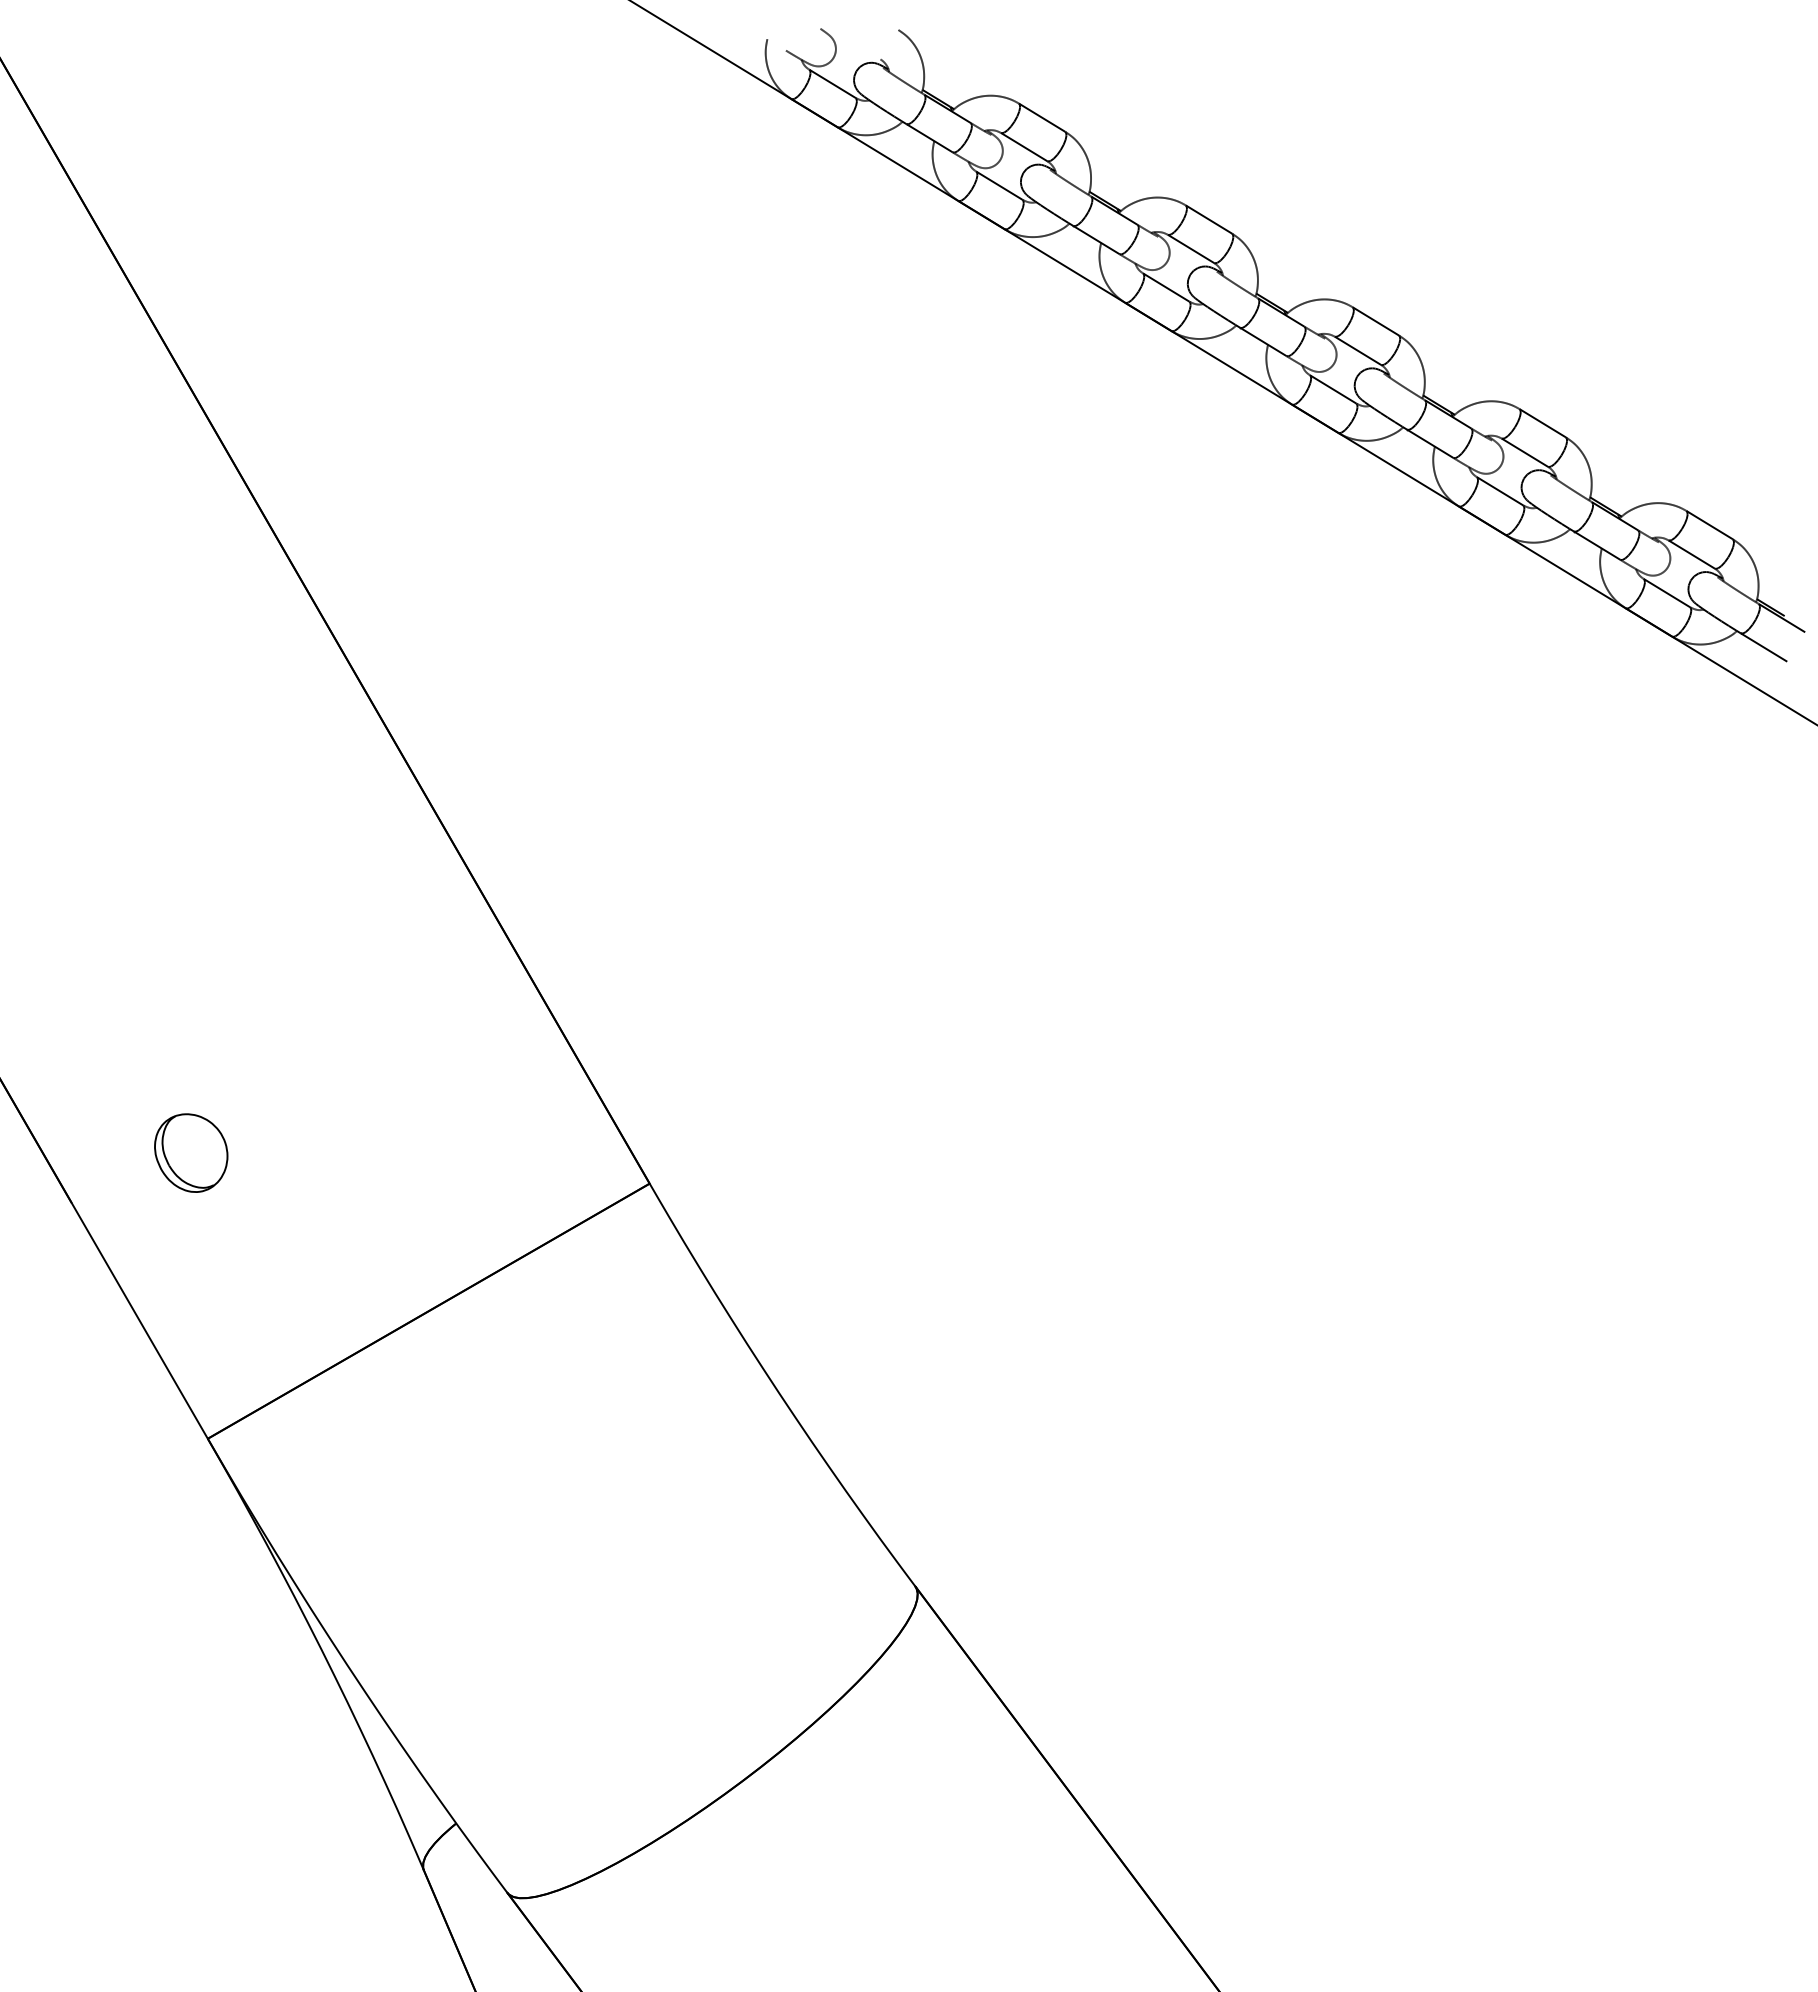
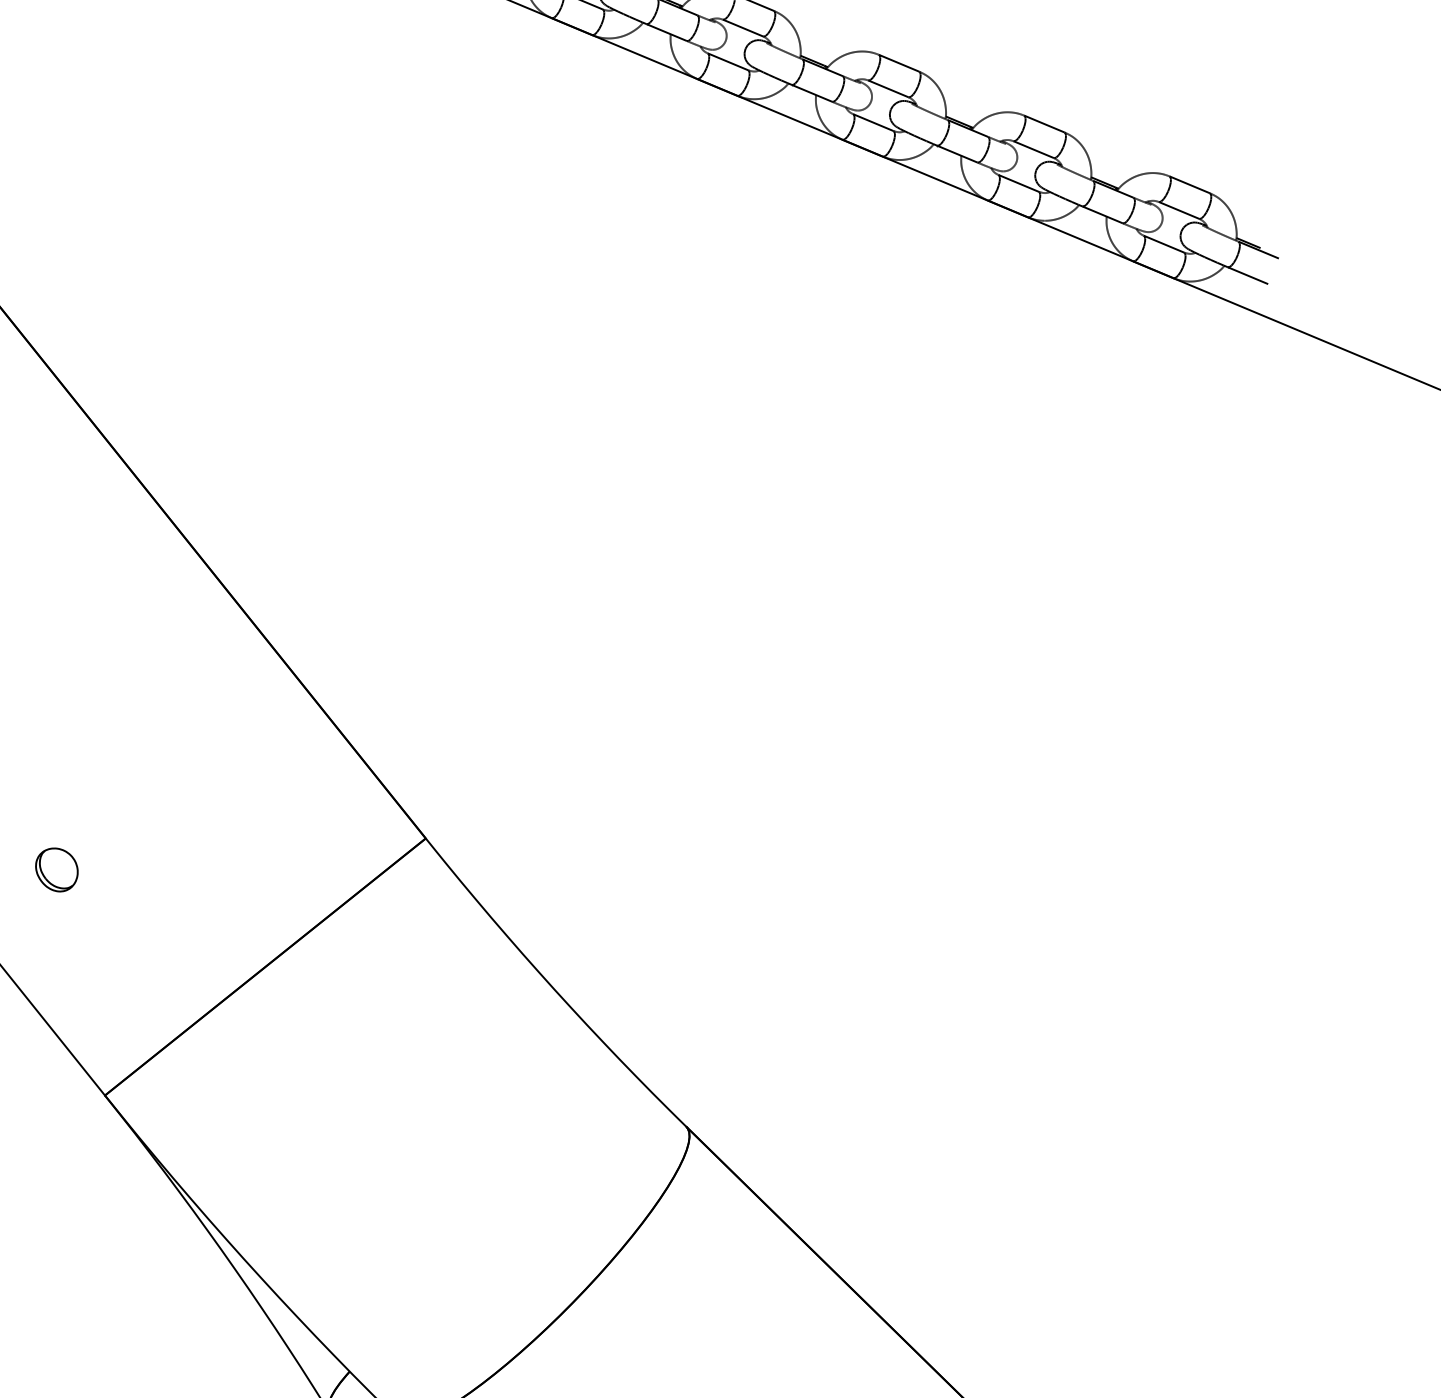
part: (191, 1152) -> (57, 869), size x0.7

